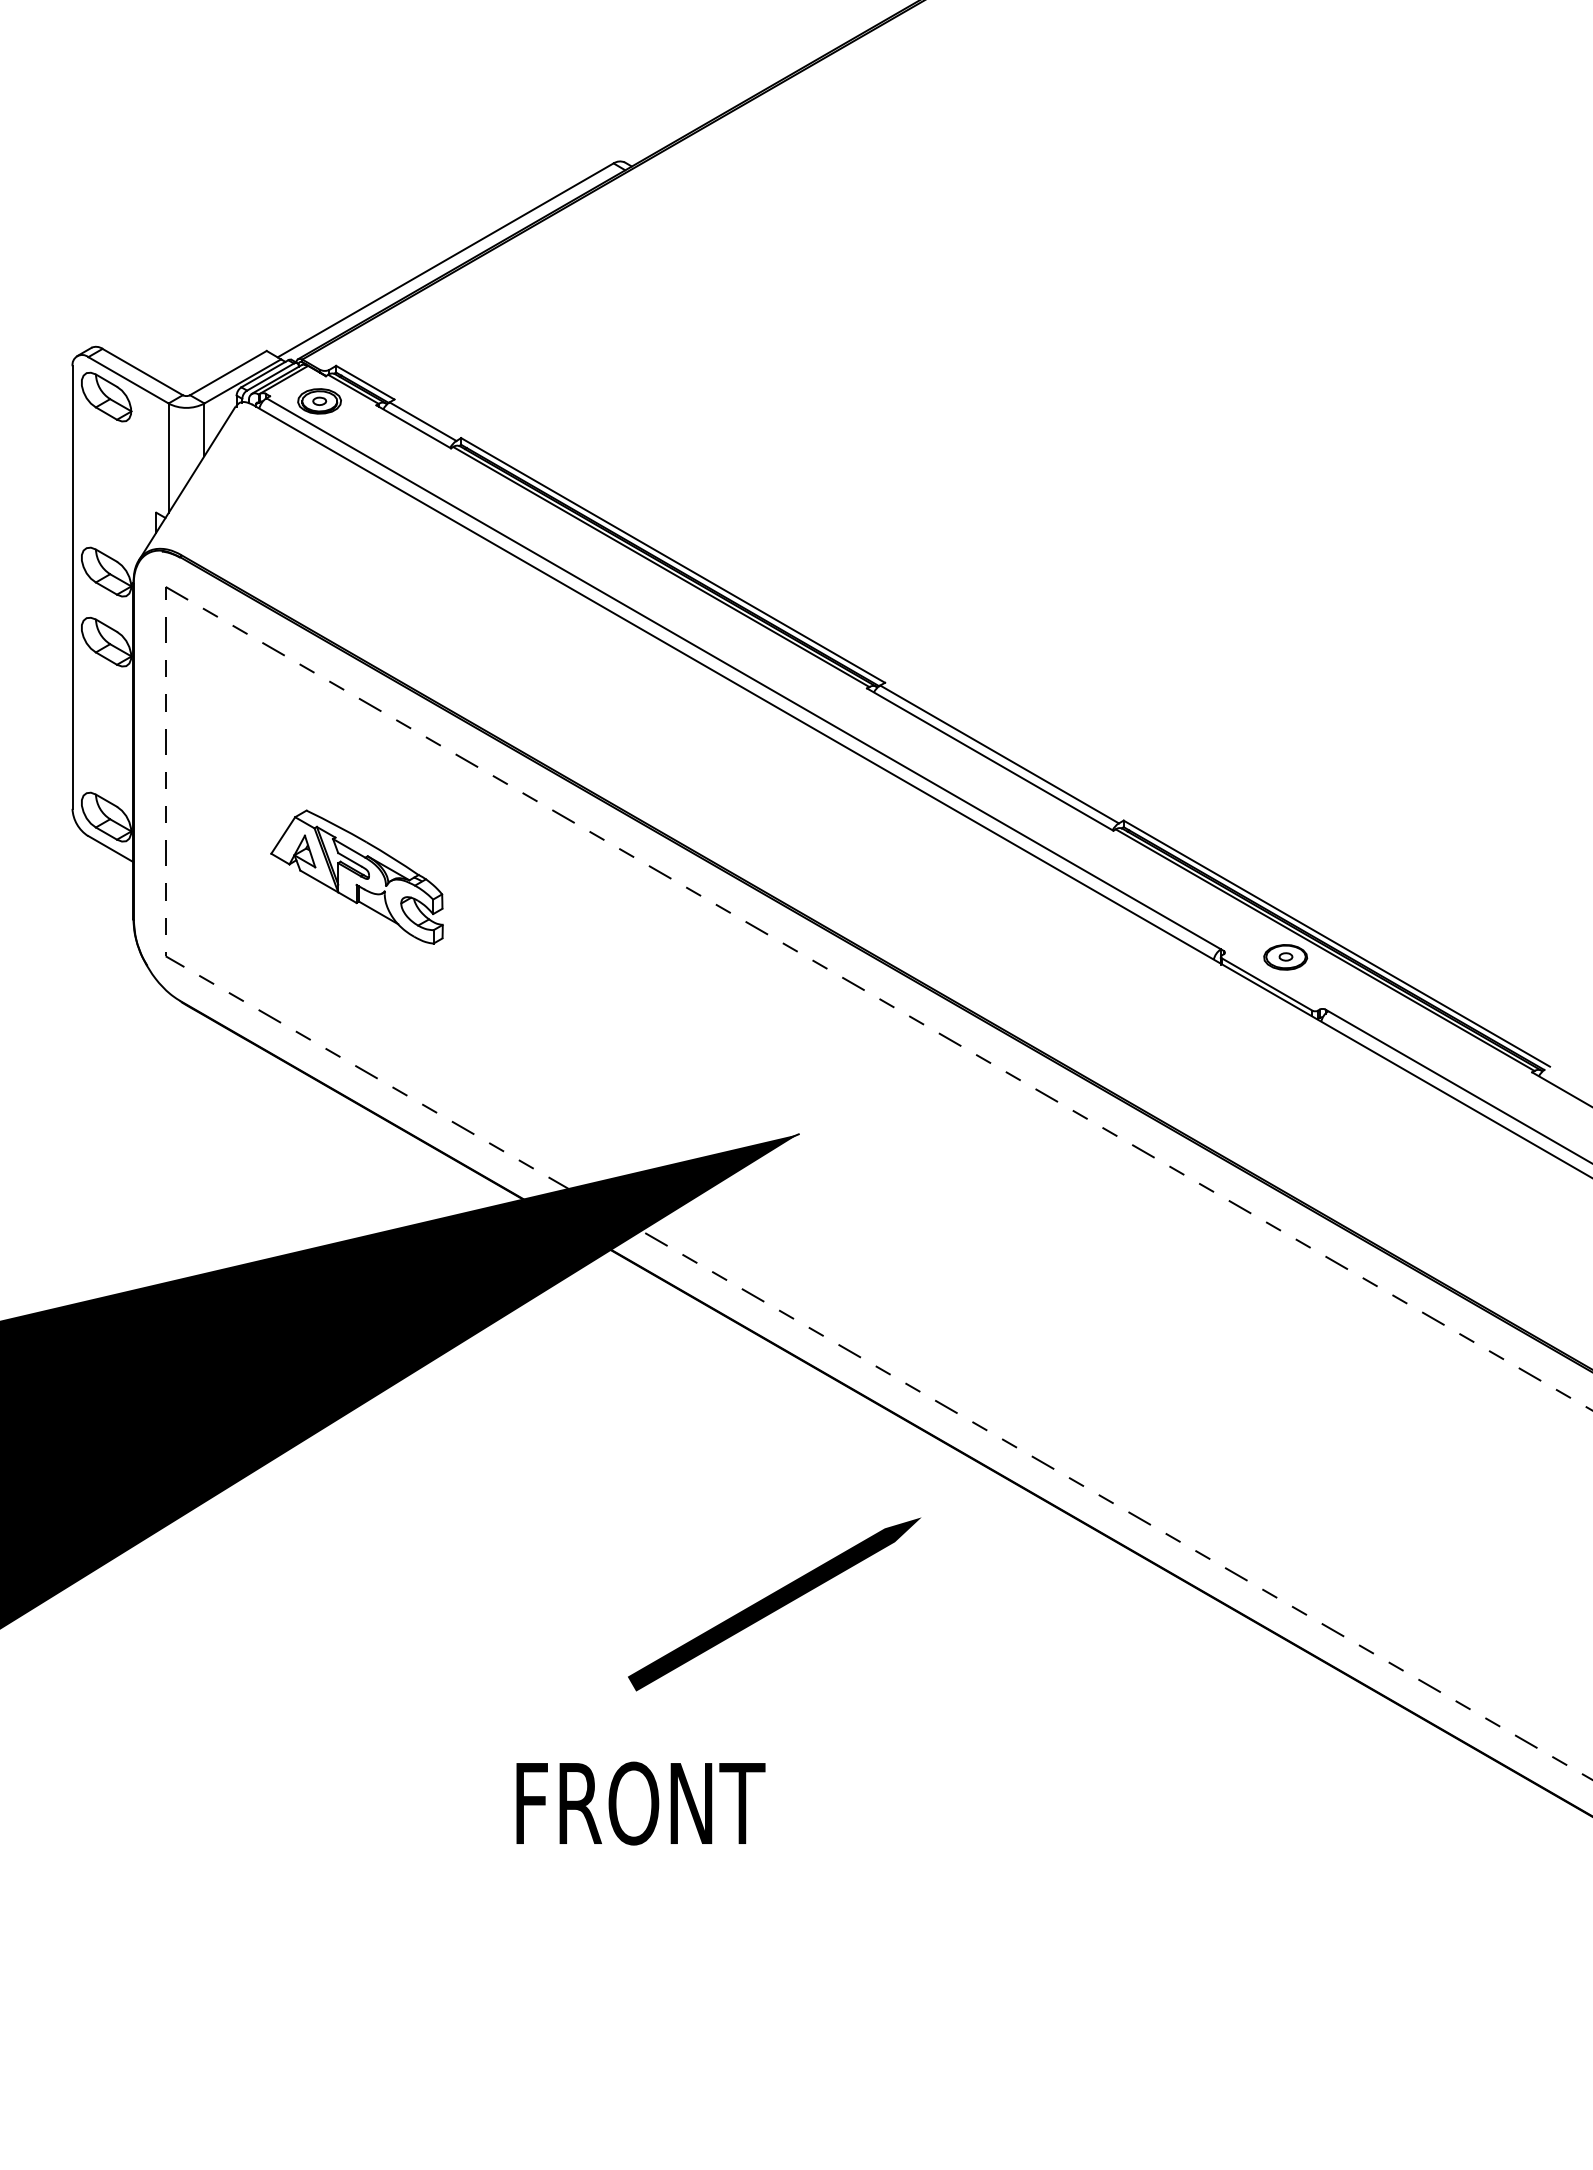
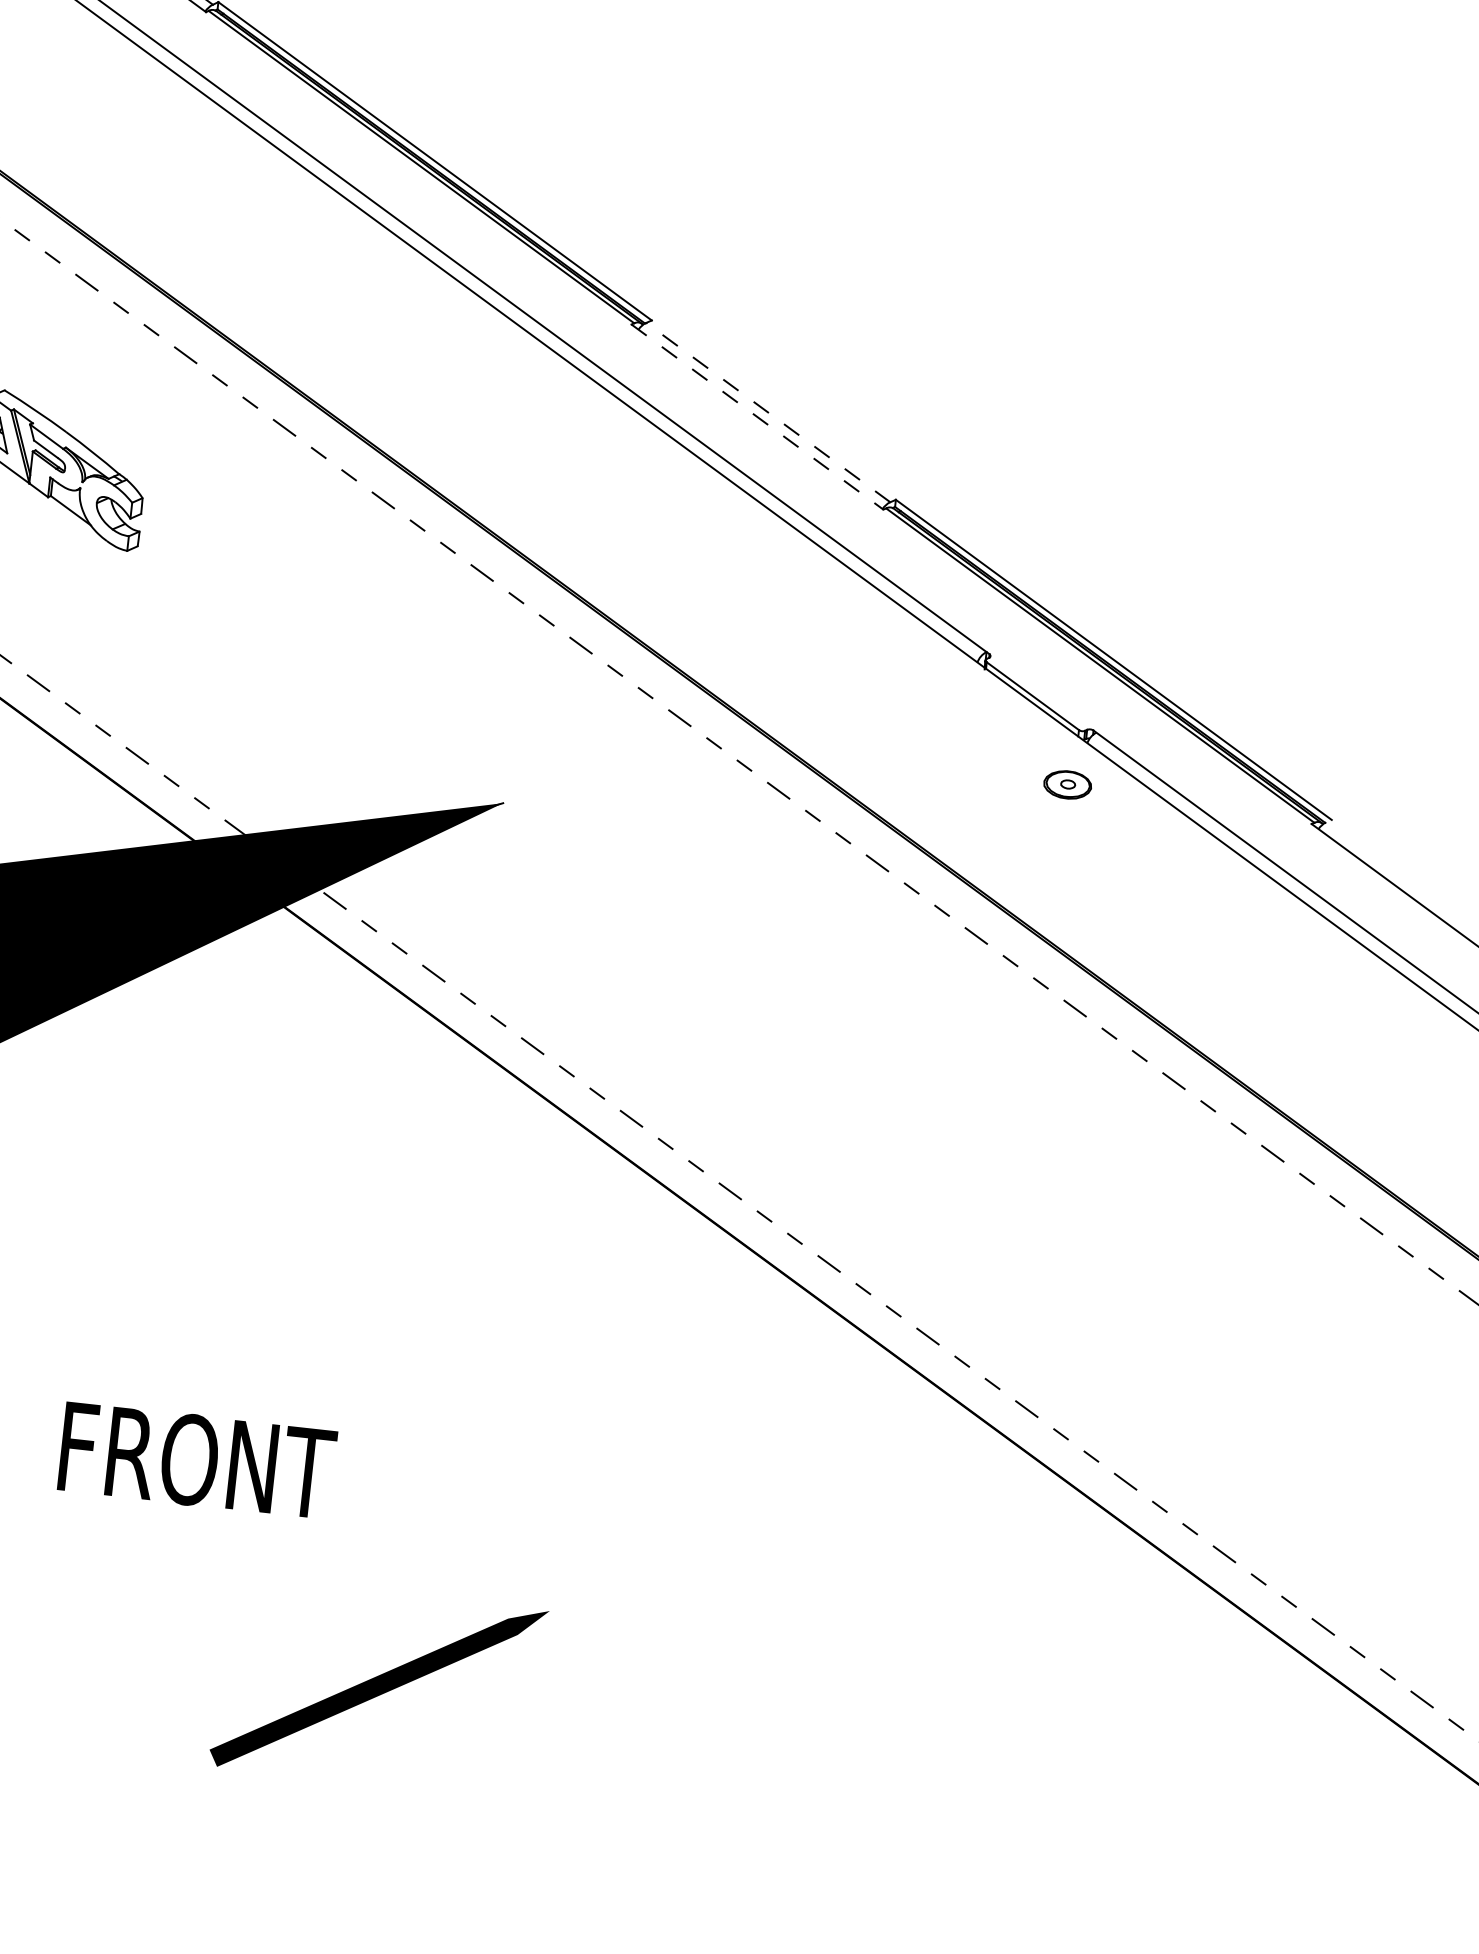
line: (999, 754) -> (768, 412), solid -> dashed
line: (990, 759) -> (757, 416), solid -> dashed
part: (1285, 957) -> (1067, 785), moved
line: (774, 1604) -> (378, 1688), moved
text: (640, 1803) -> (197, 1460), moved

